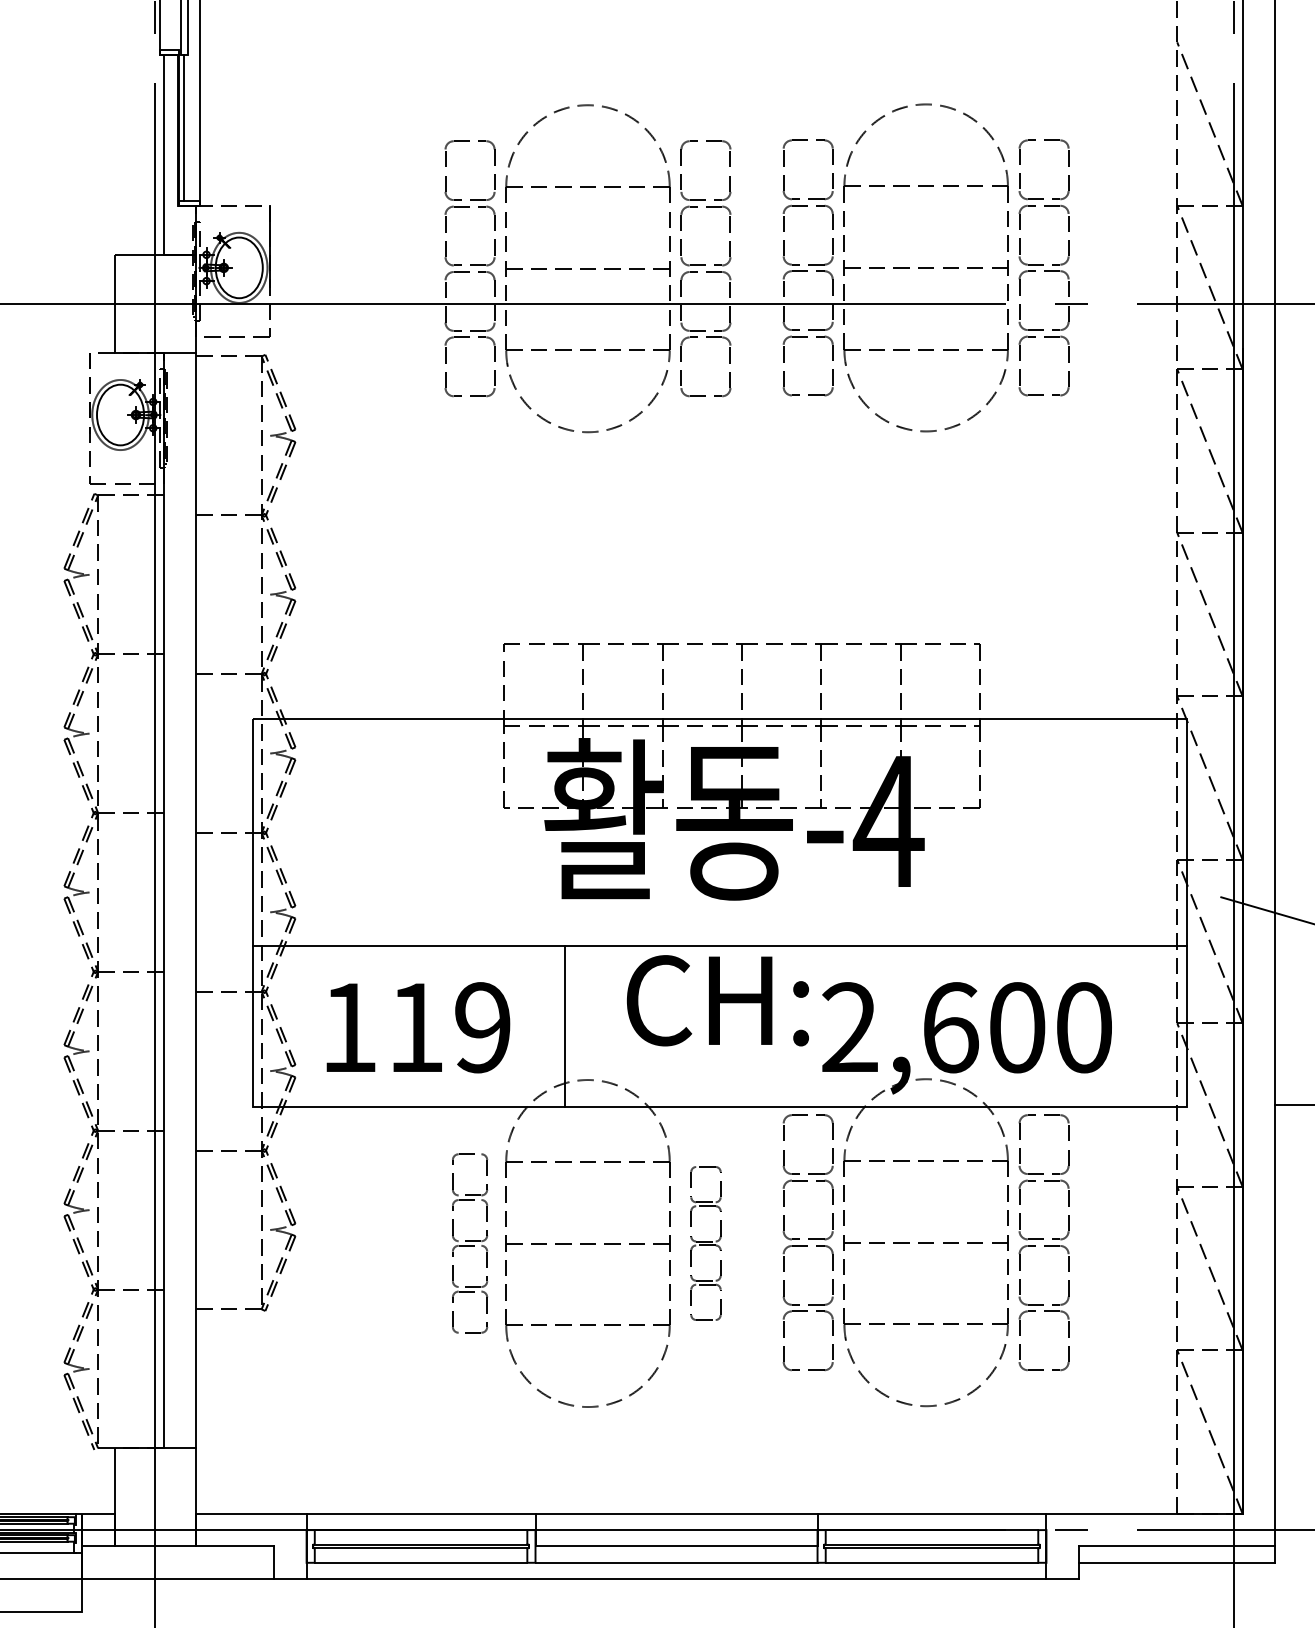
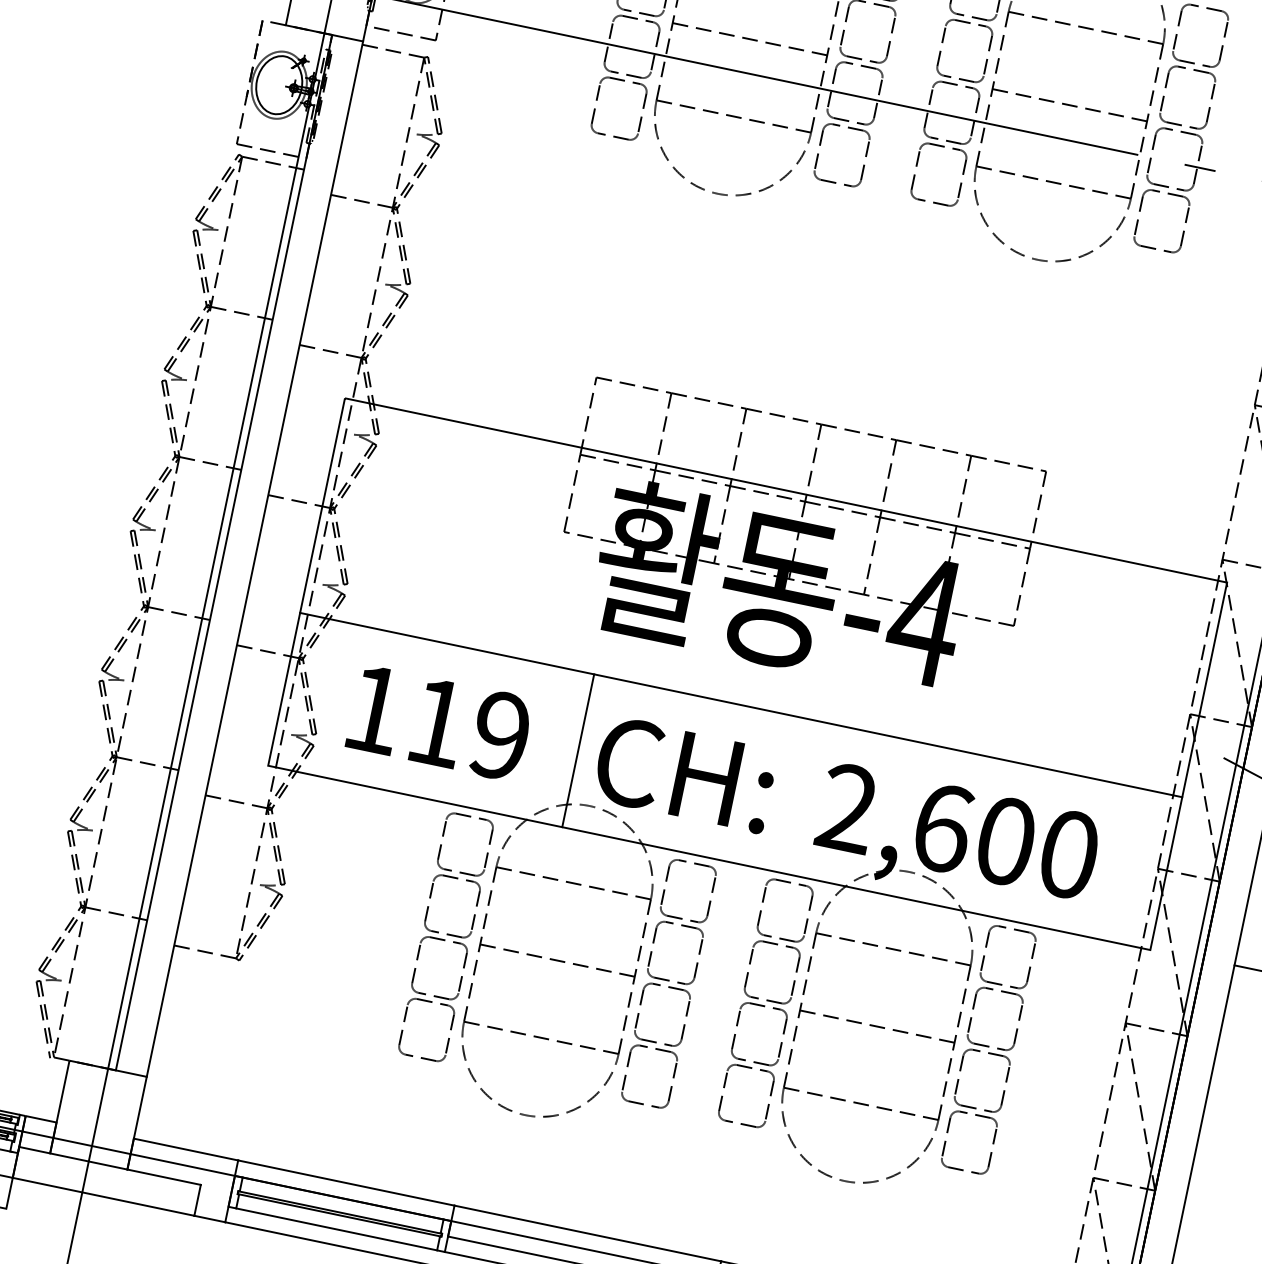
text: (717, 1000) -> (684, 774), moved
part: (469, 1243) -> (445, 937), size x1.43
part: (705, 1243) -> (668, 983), size x1.67

